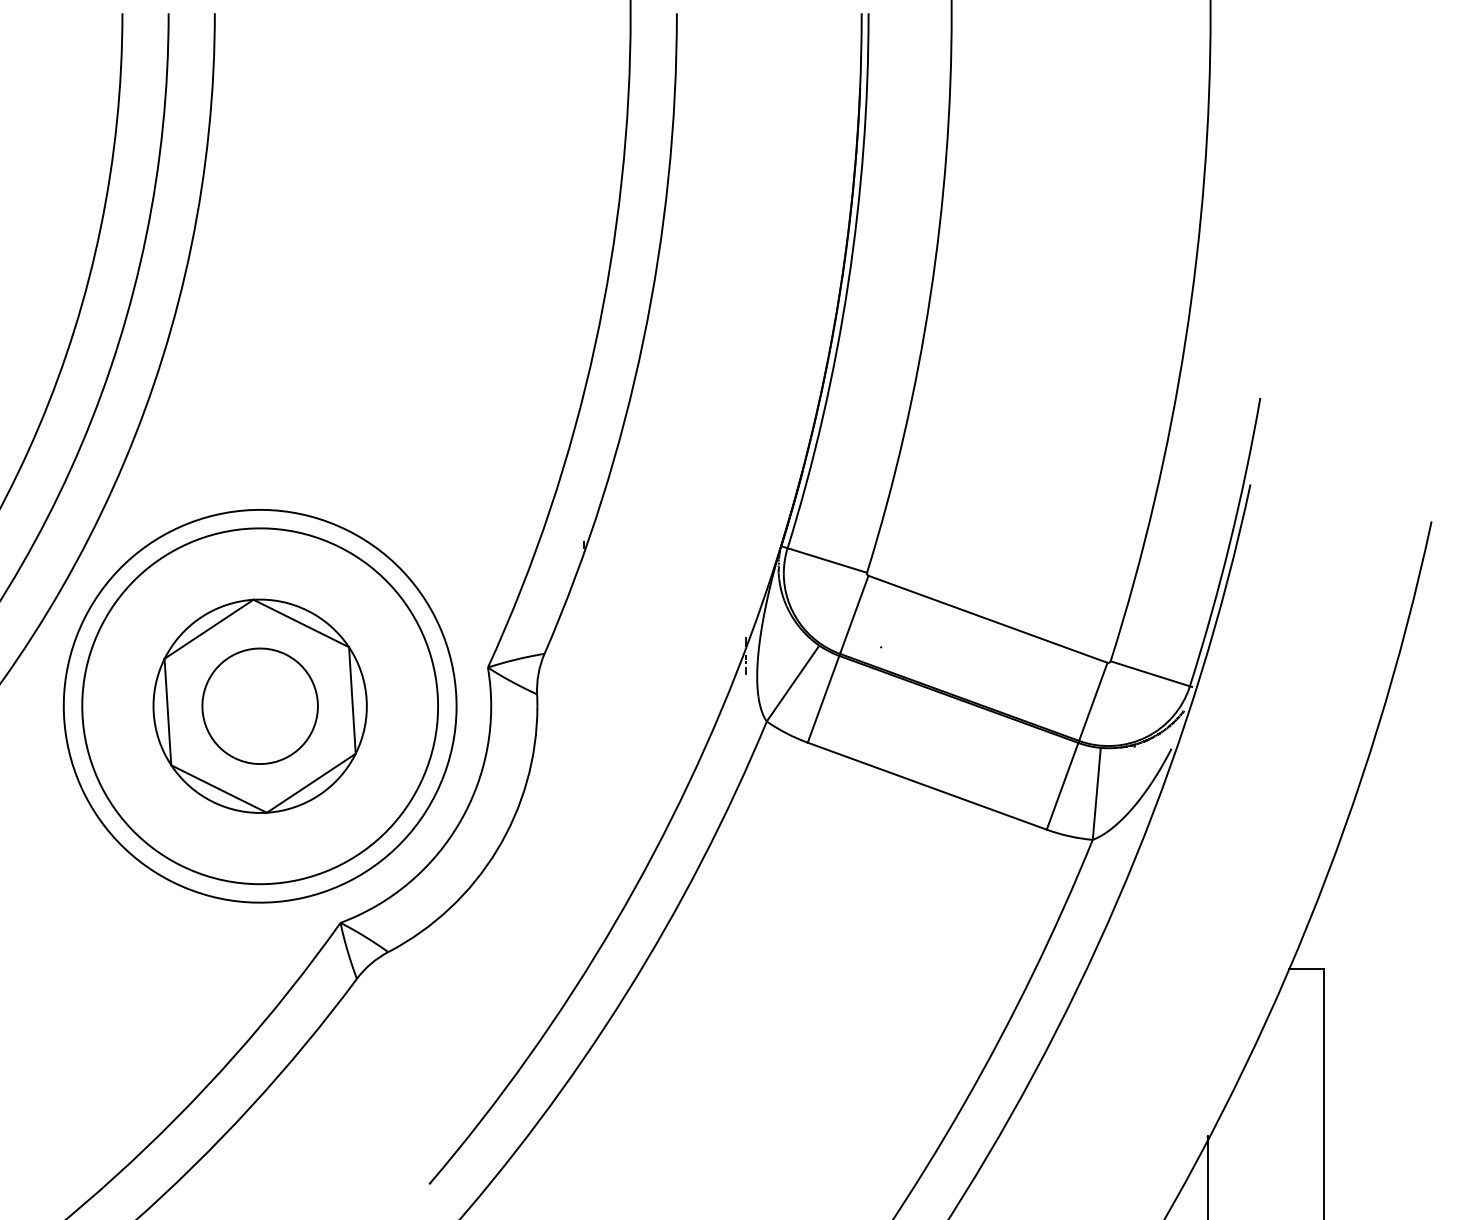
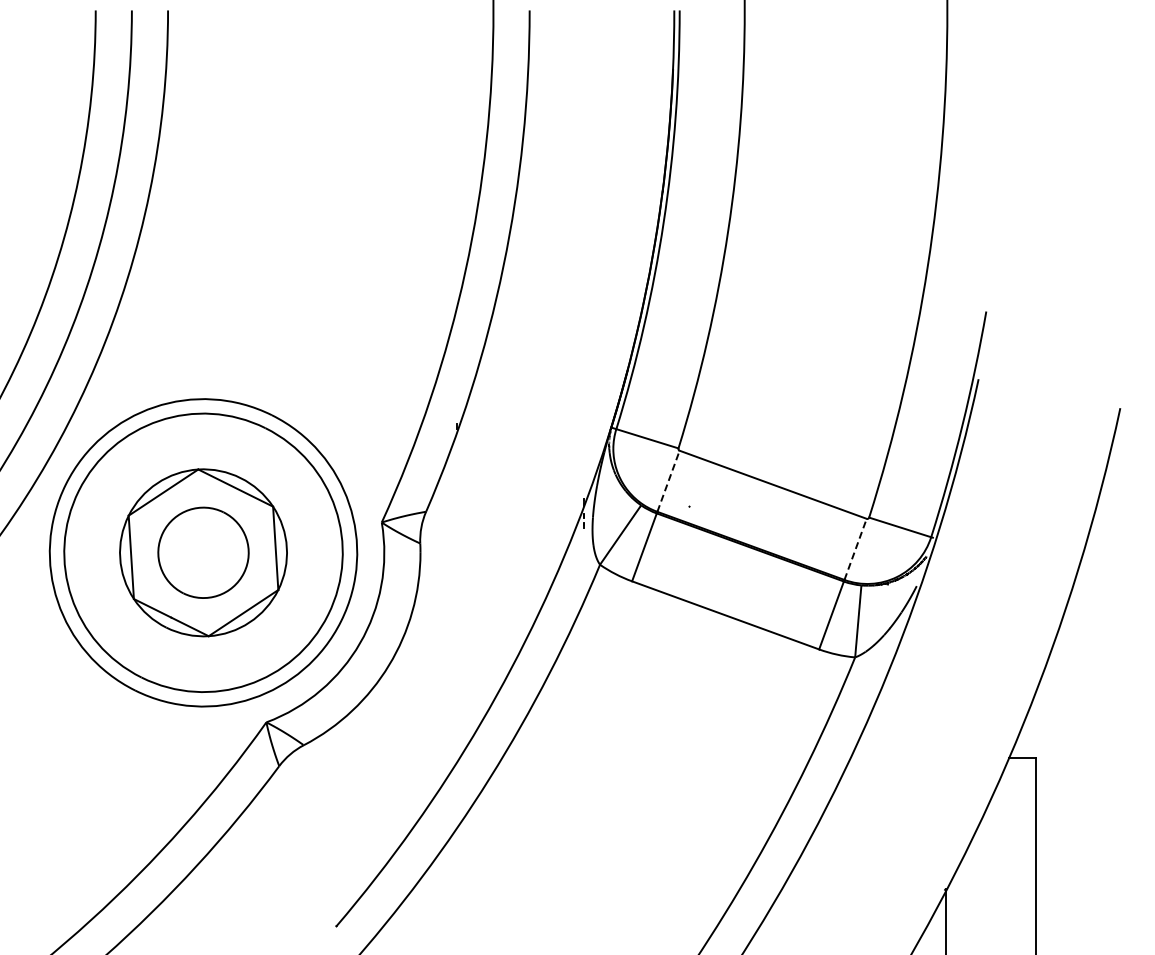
line: (854, 615) -> (668, 481), solid -> dashed
line: (1093, 701) -> (855, 549), solid -> dashed

